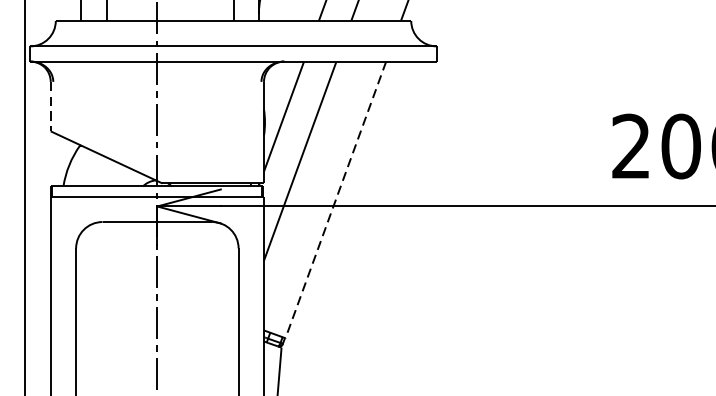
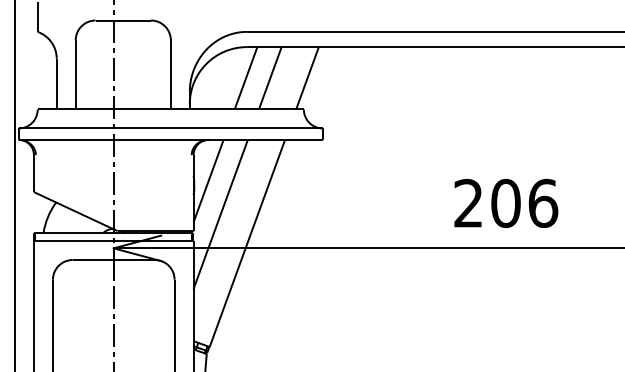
line: (50, 106) -> (33, 173), dashed -> solid
line: (335, 199) -> (247, 243), dashed -> solid

